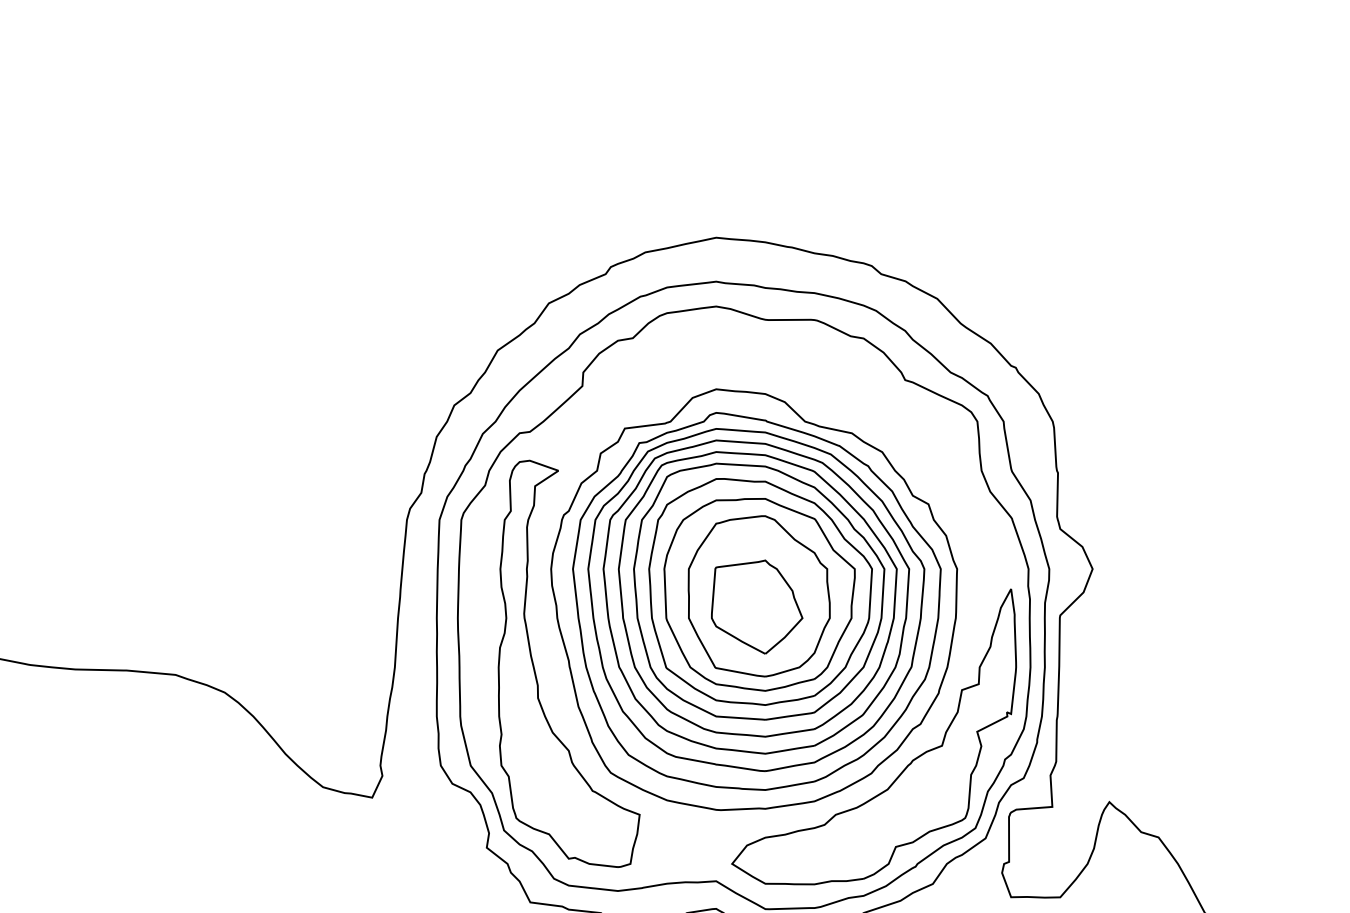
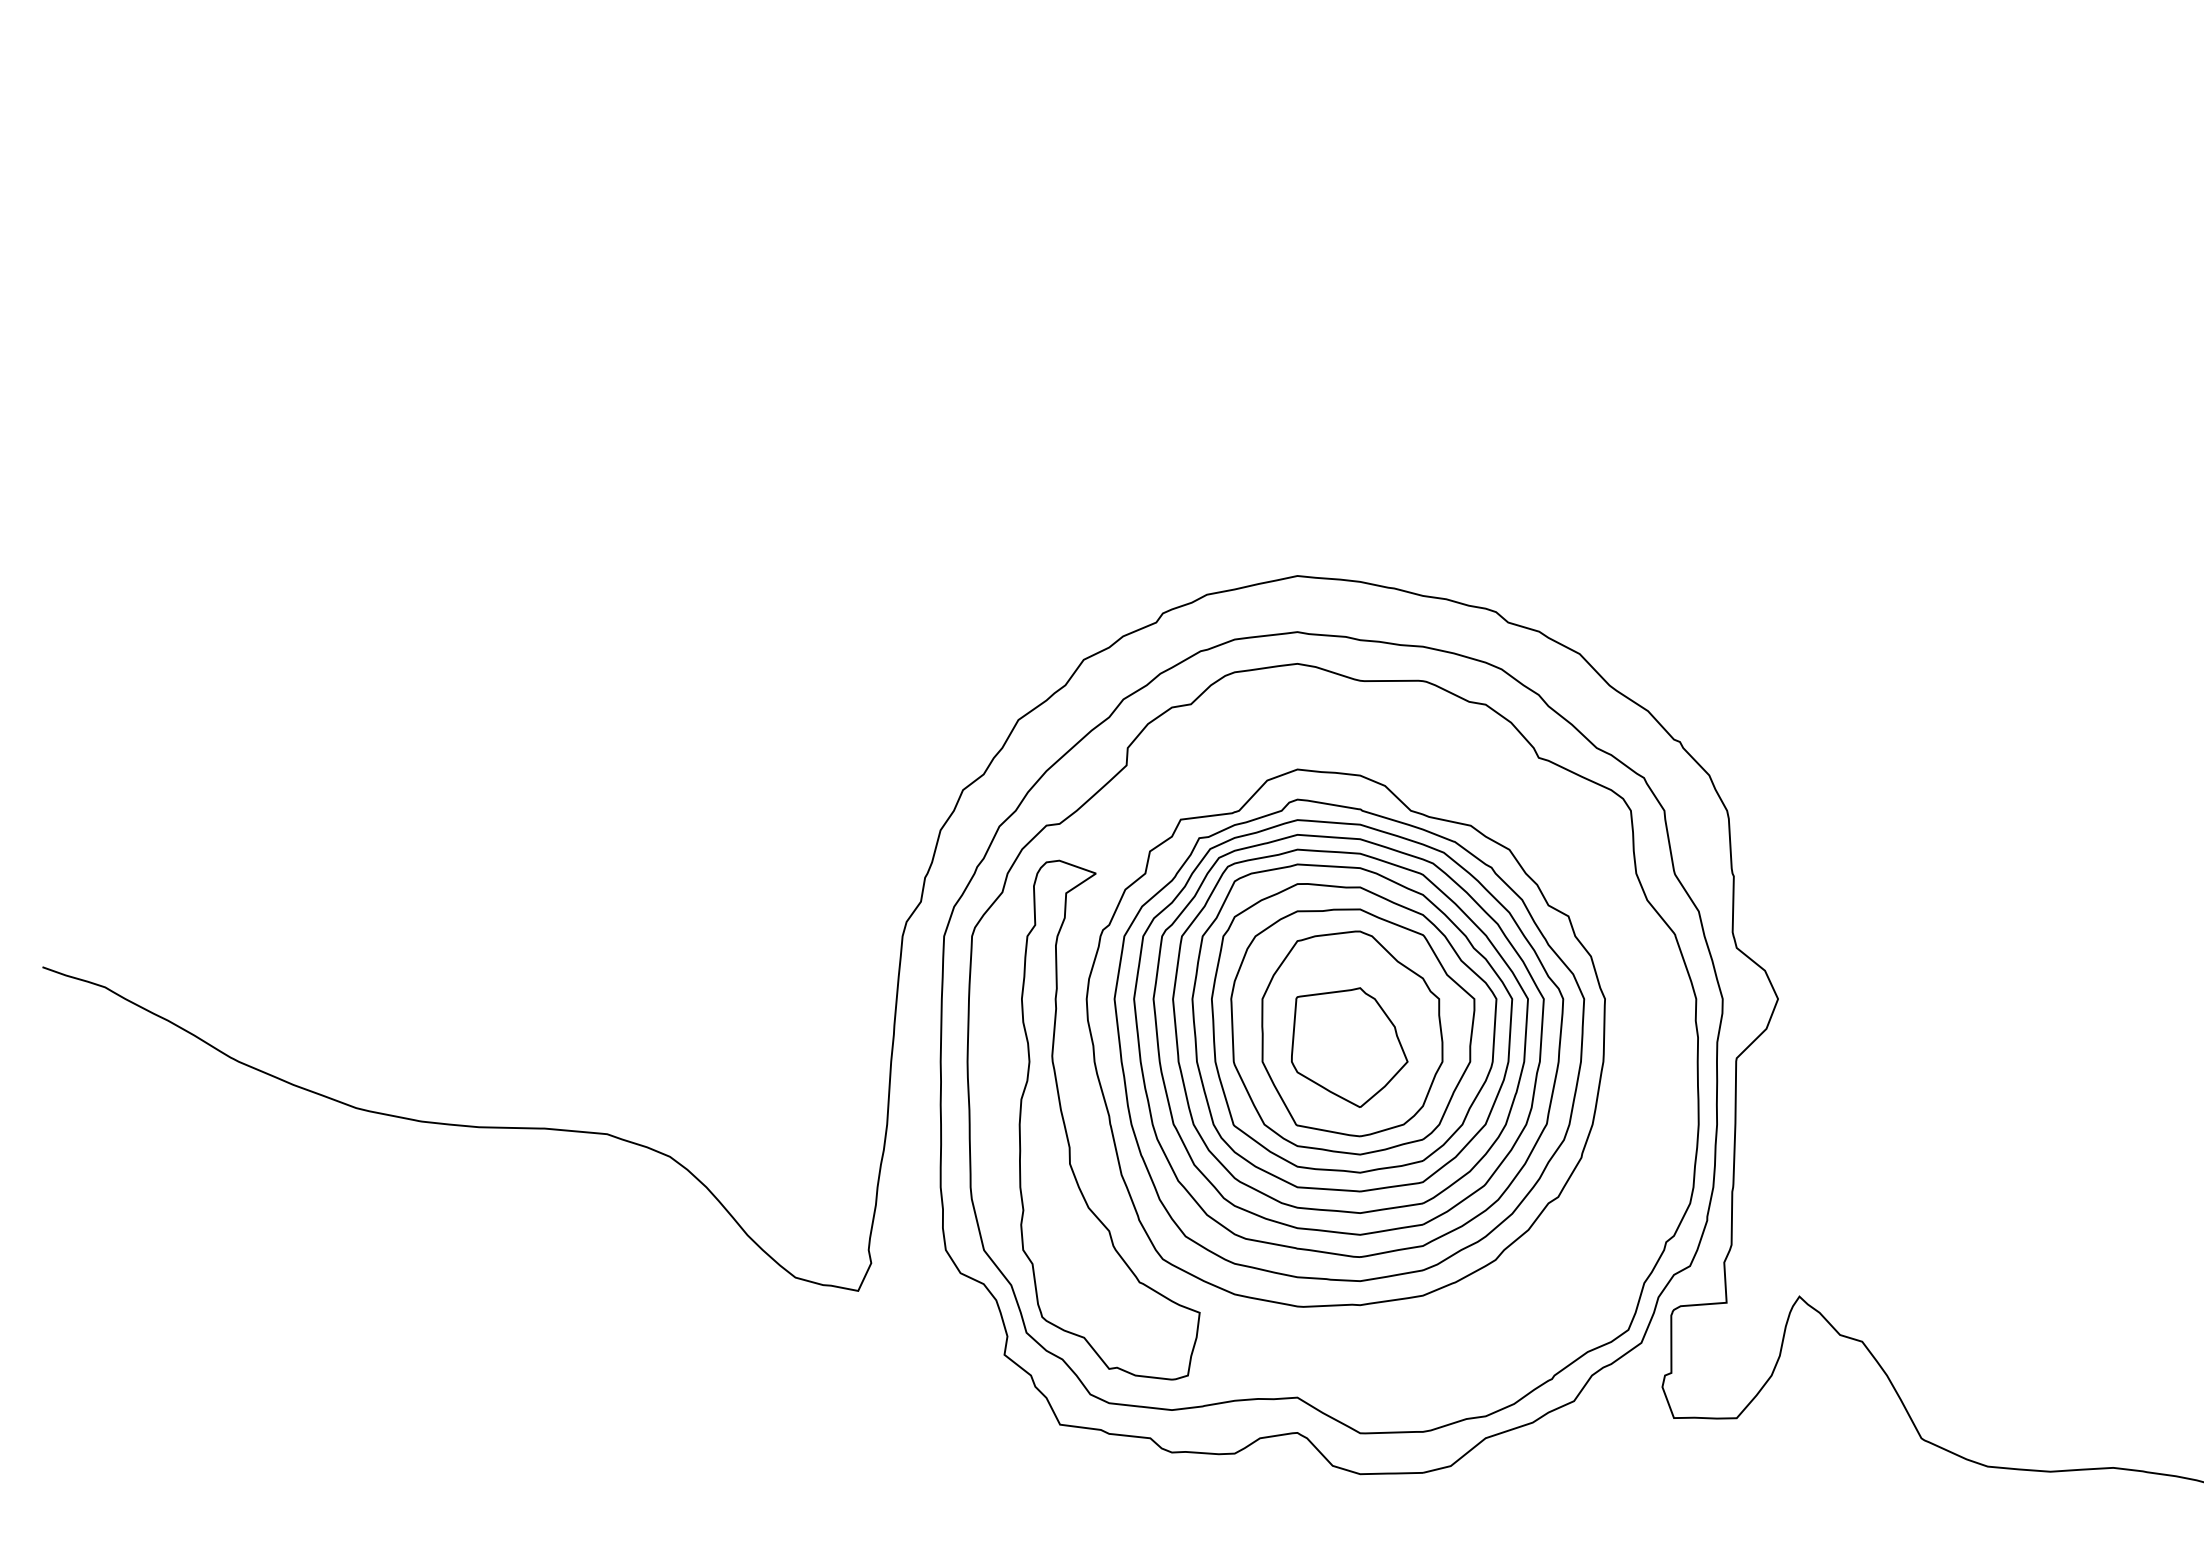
part: (905, 766) -> (1539, 1251), removed

